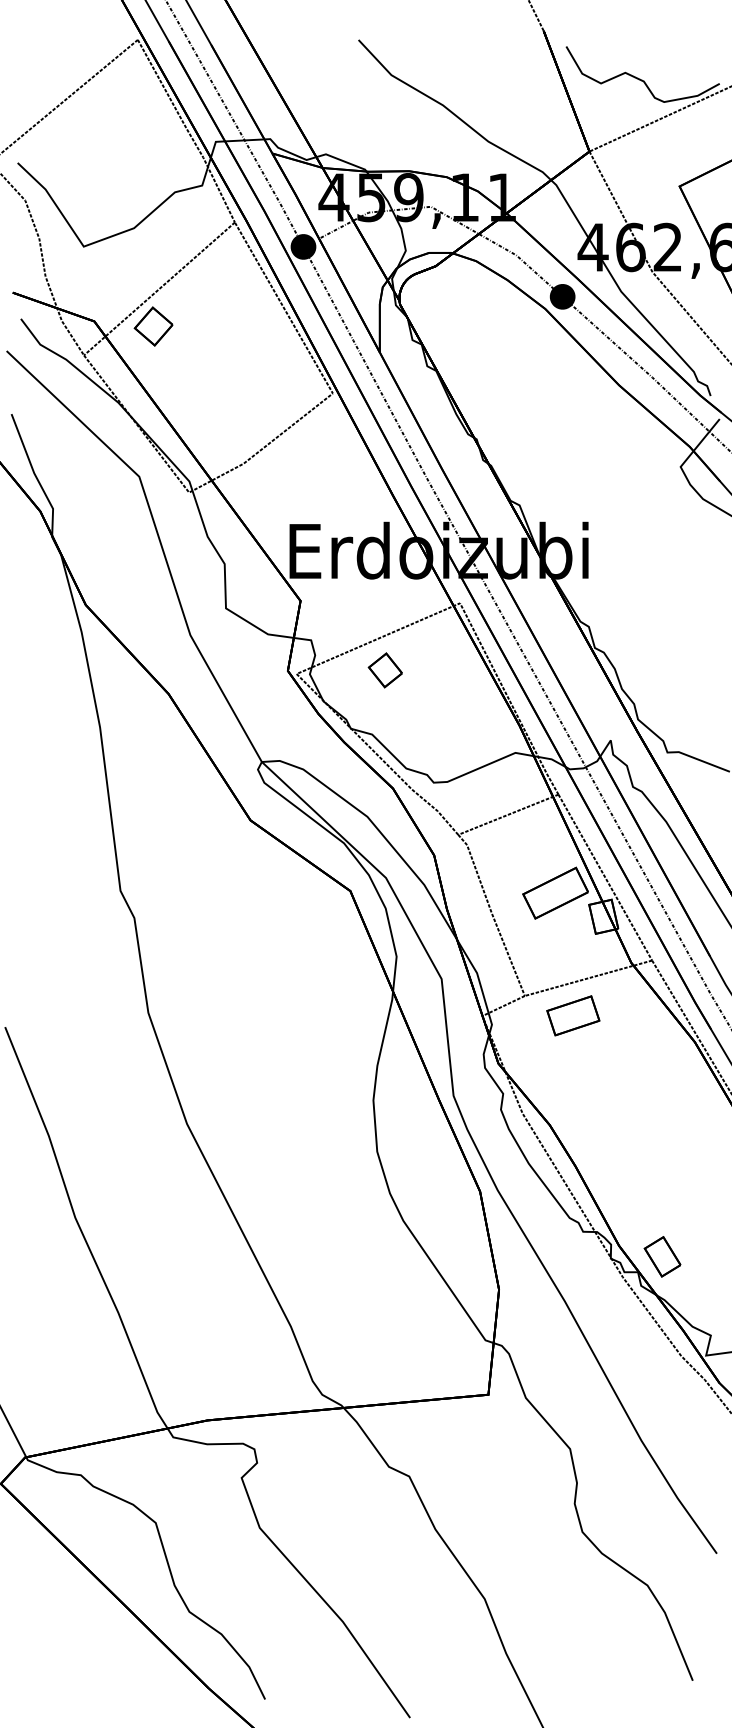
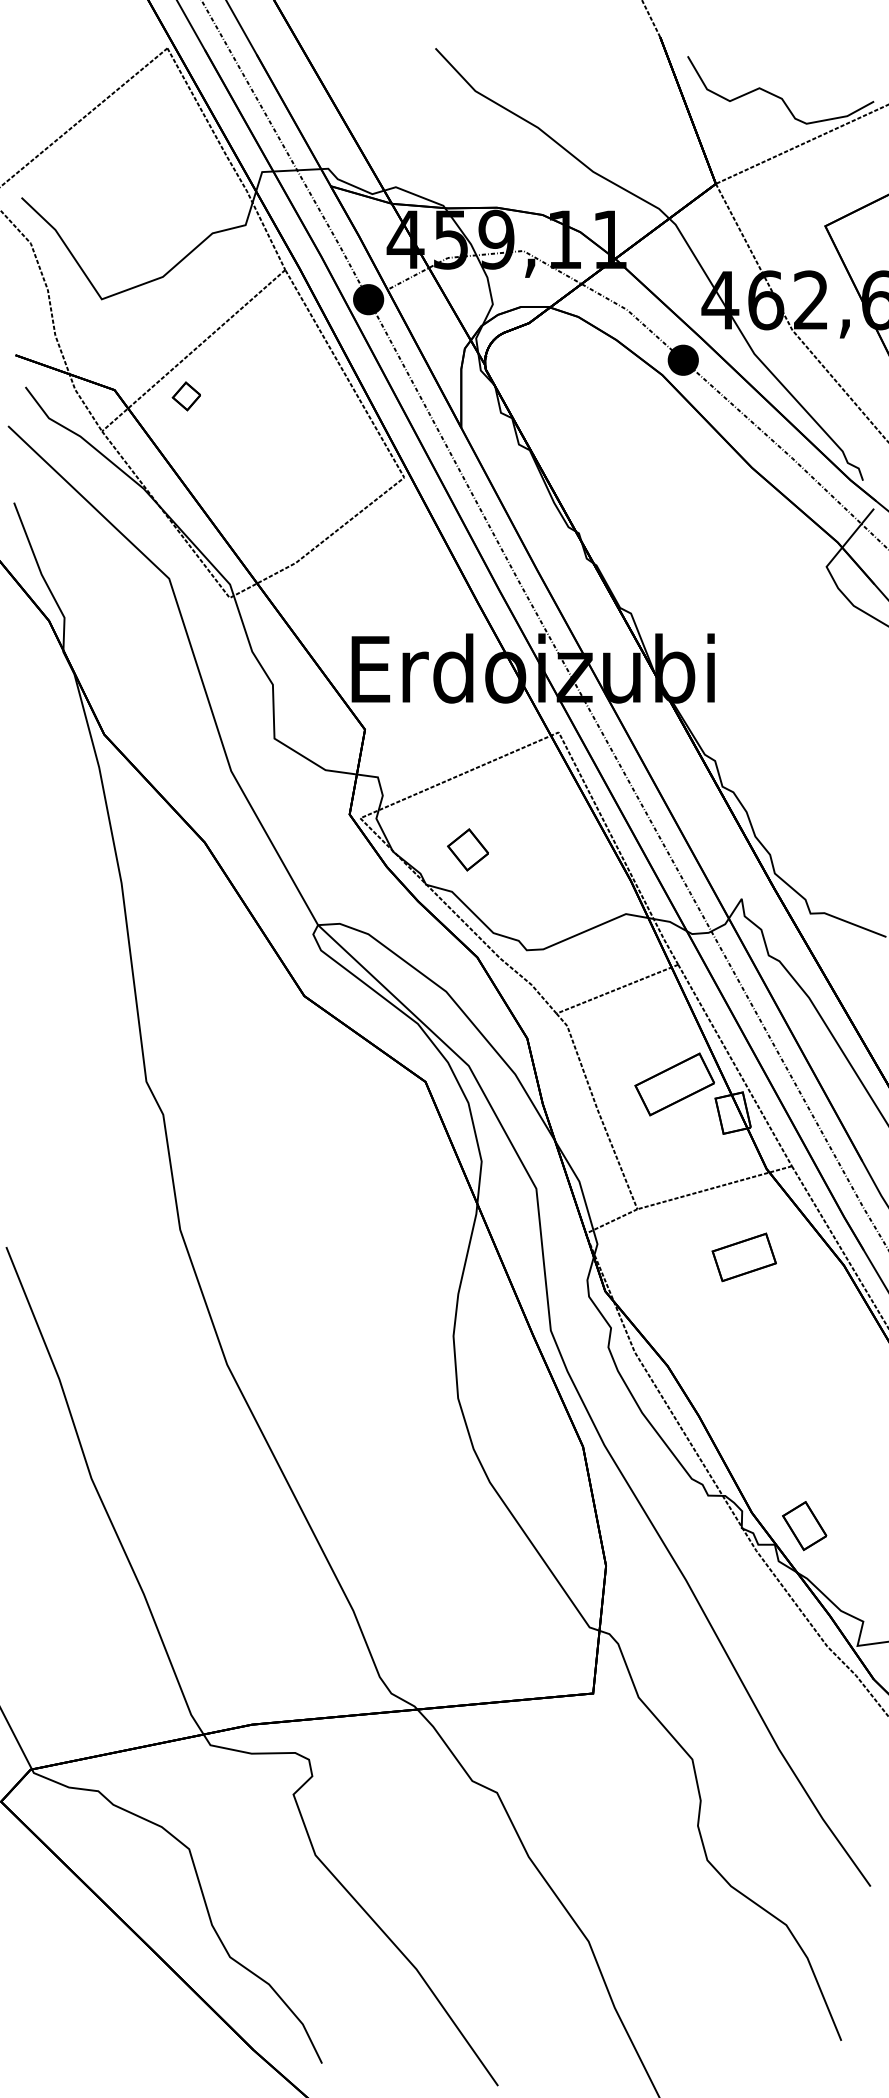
part: (153, 326) -> (186, 396), size x0.6
part: (384, 670) -> (467, 849), moved
part: (572, 1015) -> (743, 1257), moved

